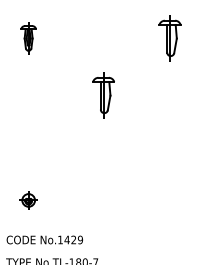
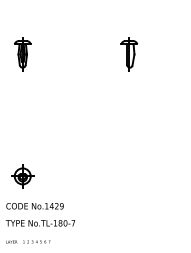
part: (28, 38) -> (22, 54), size x1.43
part: (102, 95) -> (78, 97), removed
part: (28, 200) -> (22, 176), size x1.67

